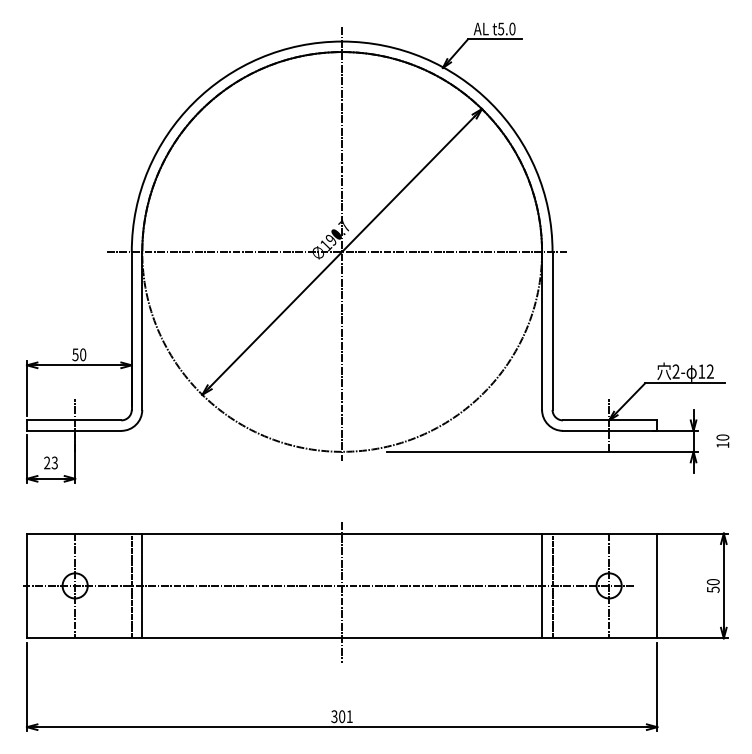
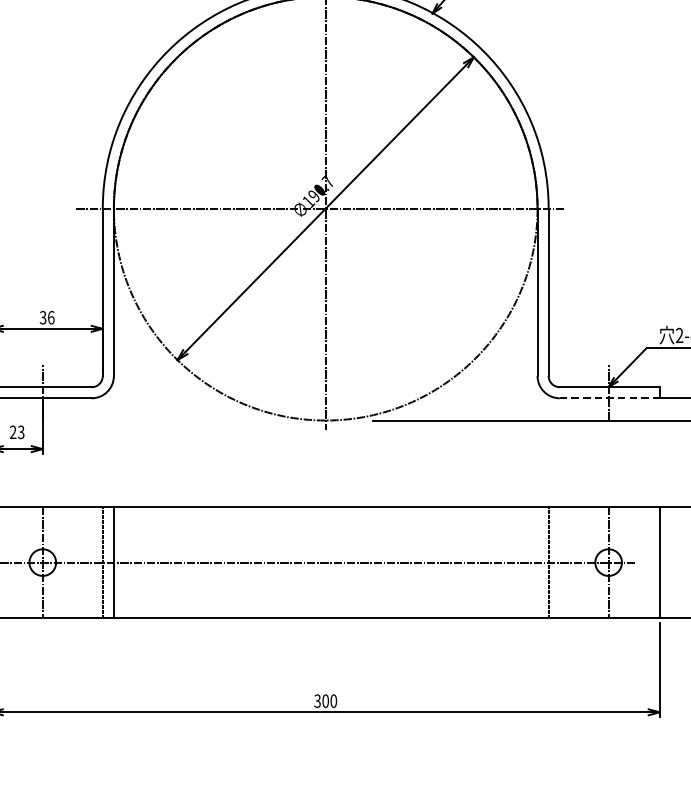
text: (79, 354) -> (47, 317), 50 -> 36
line: (610, 430) -> (610, 397), solid -> dashed
line: (542, 585) -> (538, 562), removed
line: (342, 592) -> (326, 569), removed
text: (349, 716) -> (333, 700), 301 -> 300

